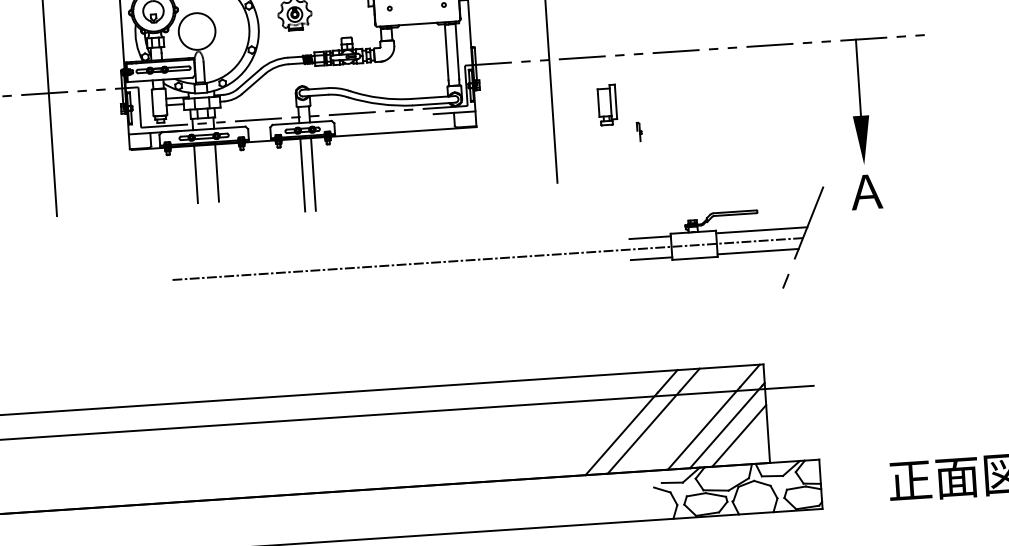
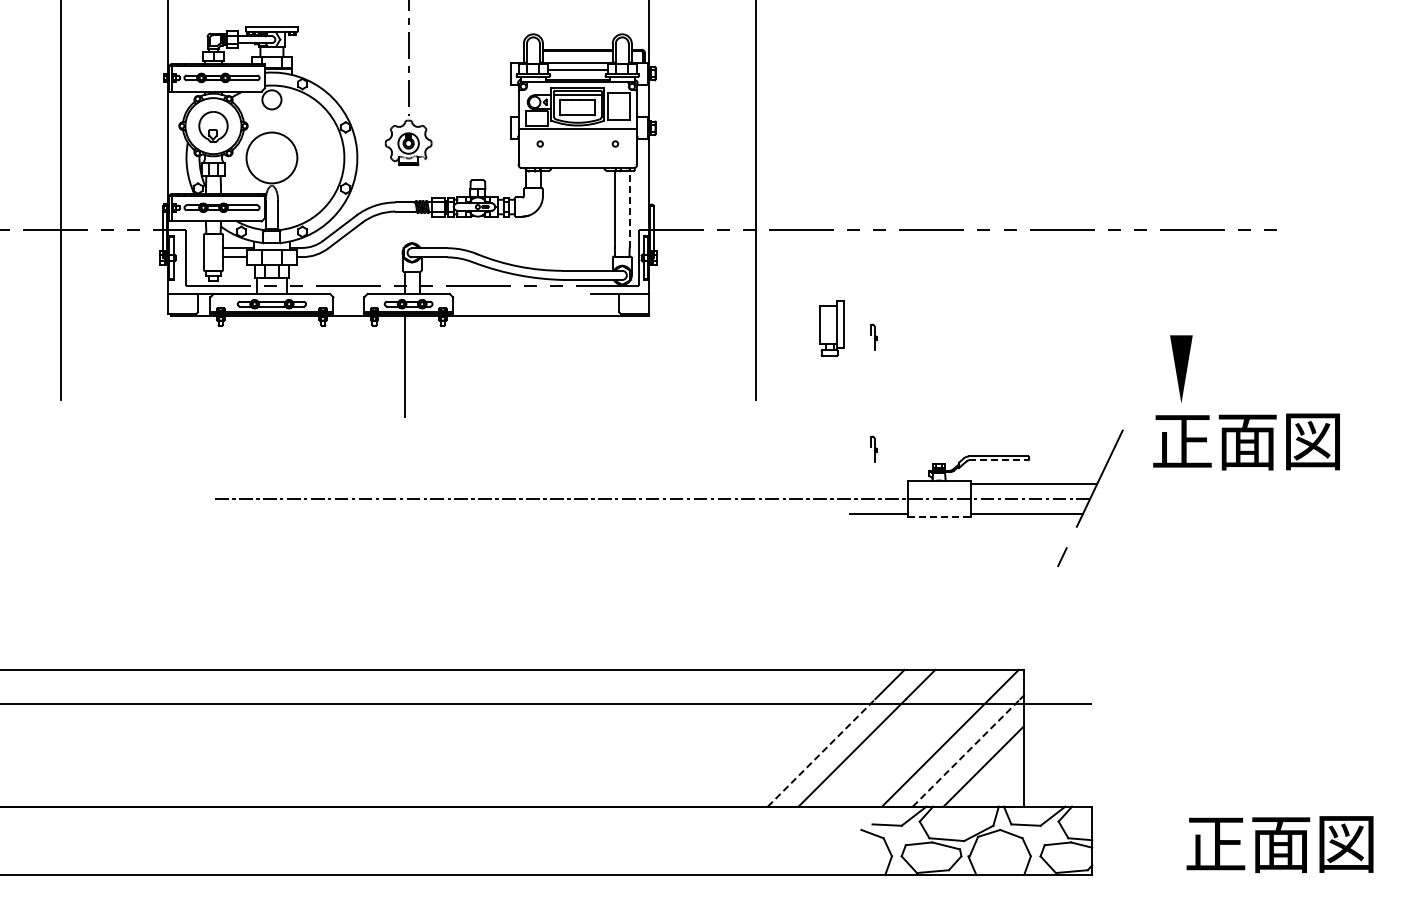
line: (457, 51) -> (629, 209), solid -> dashed
line: (858, 77) -> (1181, 282), removed
part: (607, 105) -> (831, 328), moved
line: (217, 172) -> (286, 354), removed
line: (196, 173) -> (257, 354), removed
line: (313, 173) -> (419, 365), removed
text: (912, 189) -> (1246, 441), Ａ -> 正面図
part: (644, 212) -> (873, 448), added
line: (735, 214) -> (999, 460), solid -> dashed
line: (649, 237) -> (878, 484), removed
line: (695, 258) -> (939, 517), solid -> dashed
line: (726, 426) -> (966, 752), solid -> dashed
line: (621, 433) -> (821, 752), solid -> dashed

